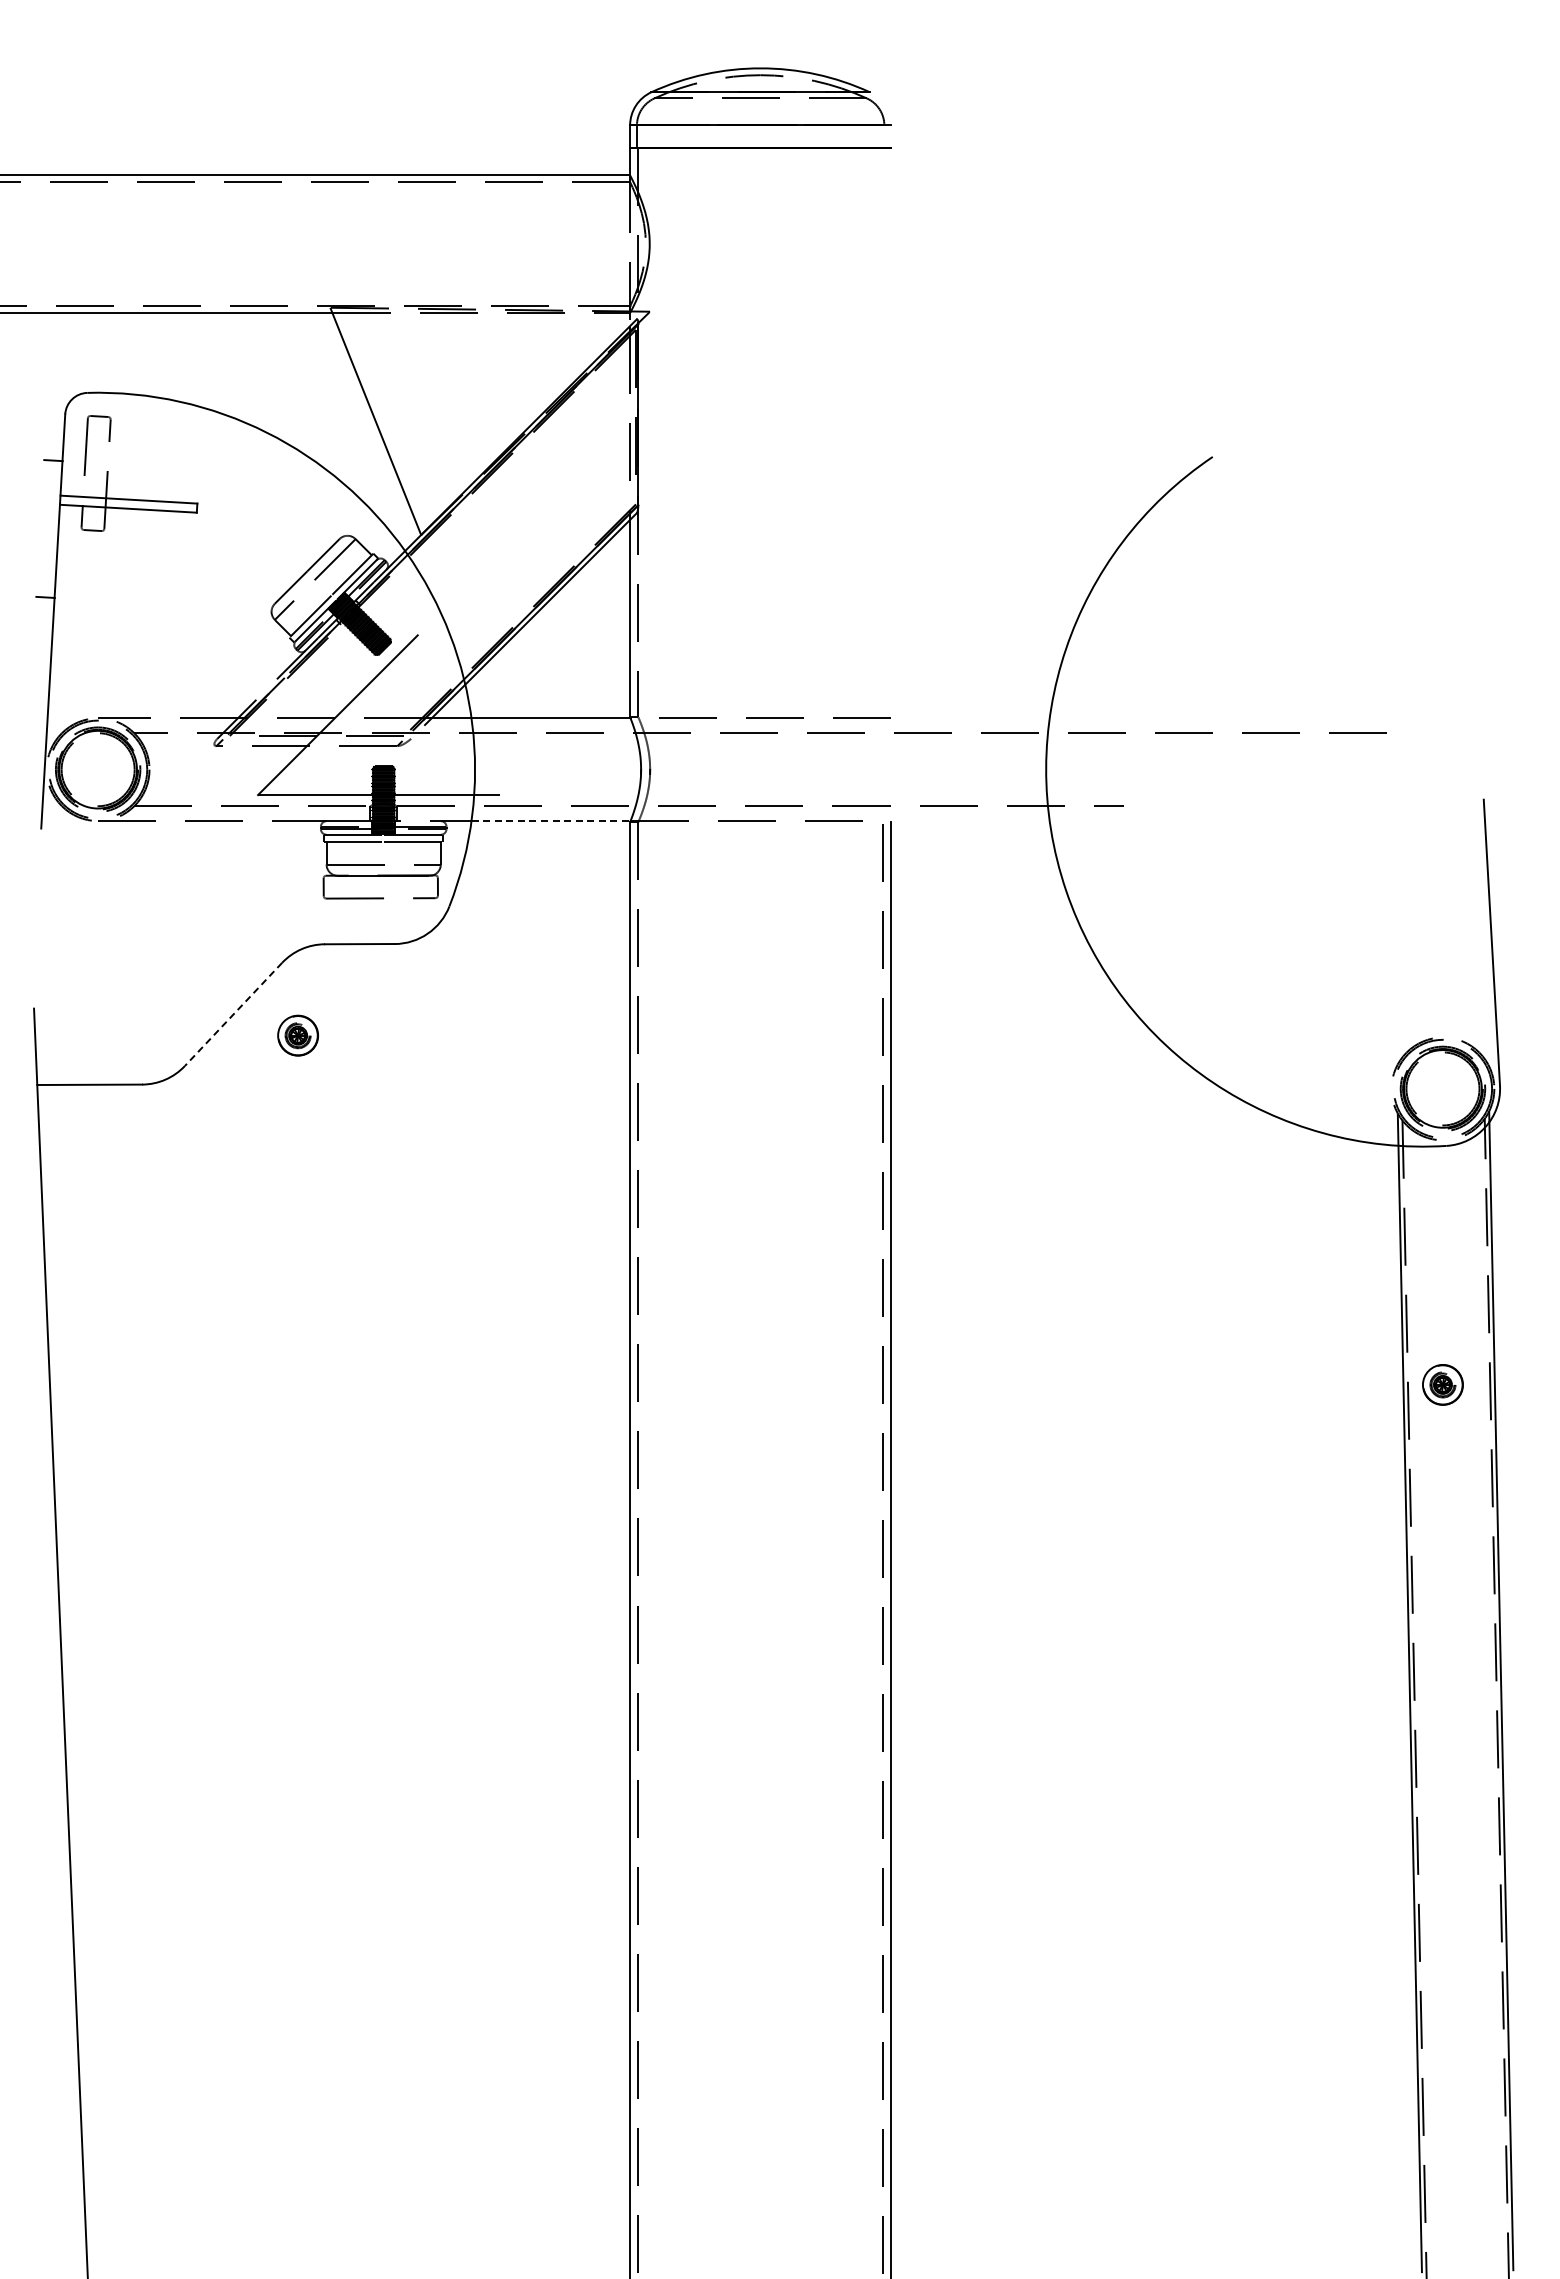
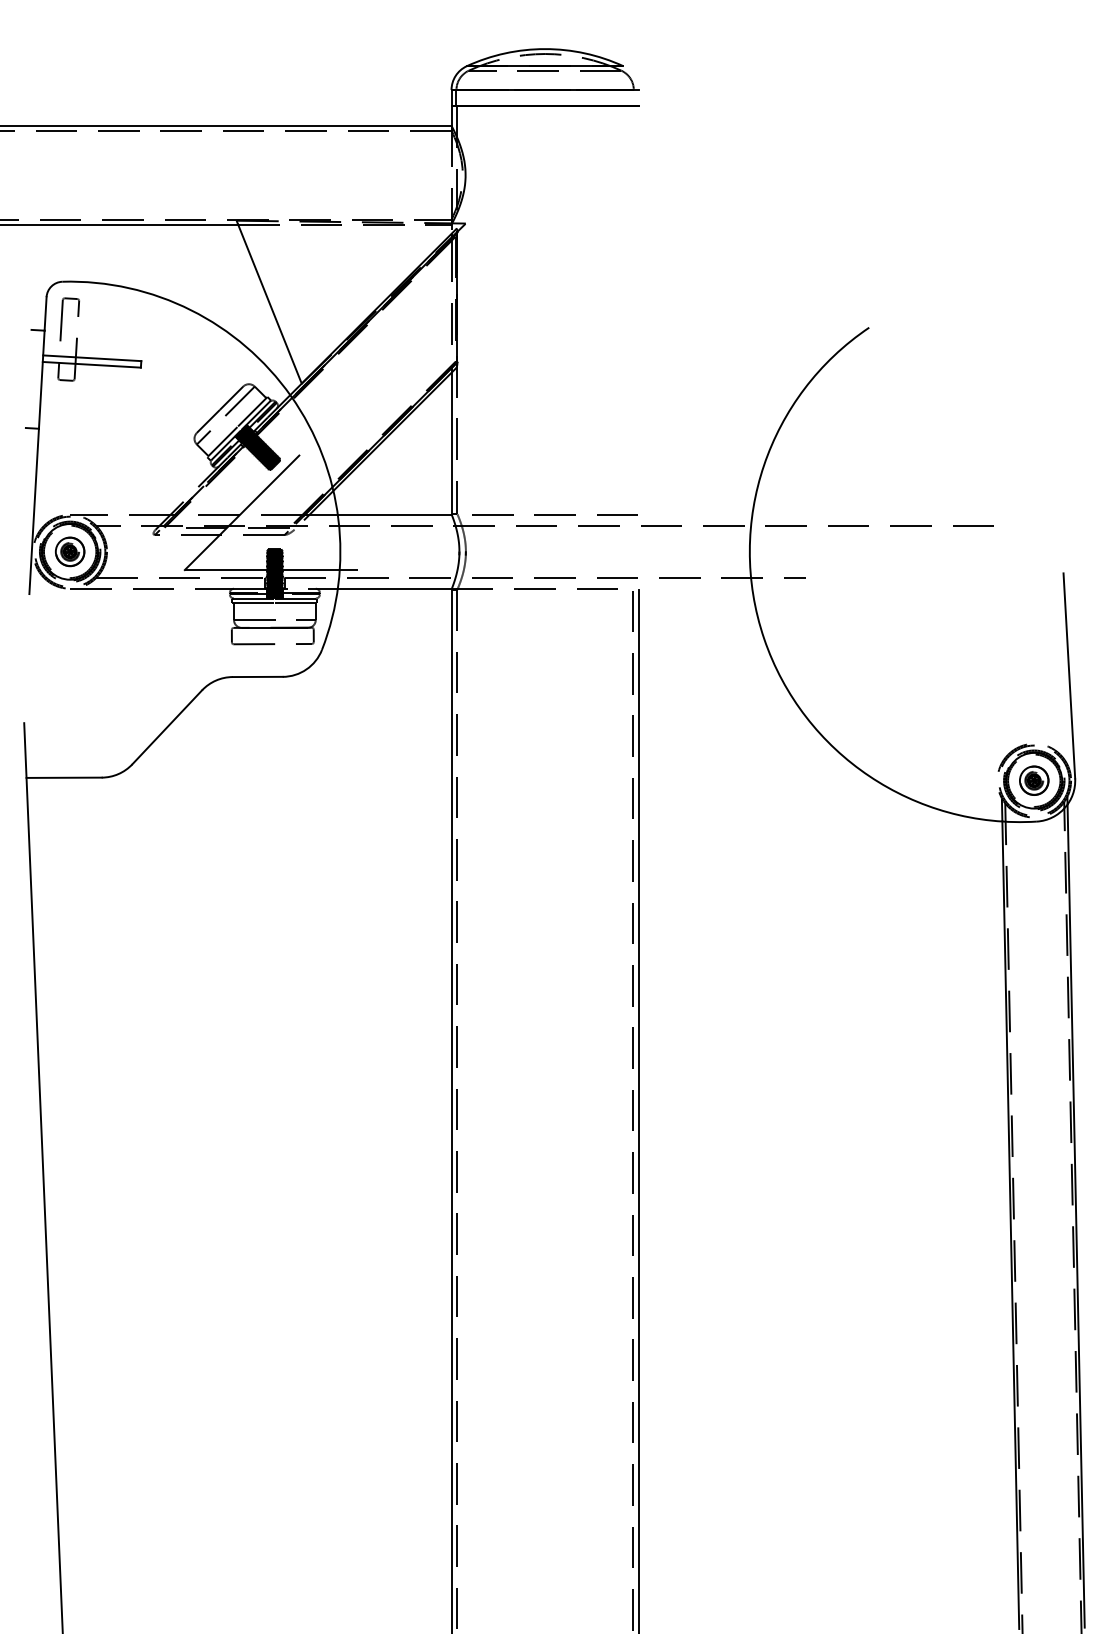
line: (551, 821) -> (395, 589), dashed -> solid
line: (233, 1014) -> (167, 727), dashed -> solid
part: (297, 1035) -> (69, 551), moved
part: (1442, 1384) -> (1033, 780), moved

